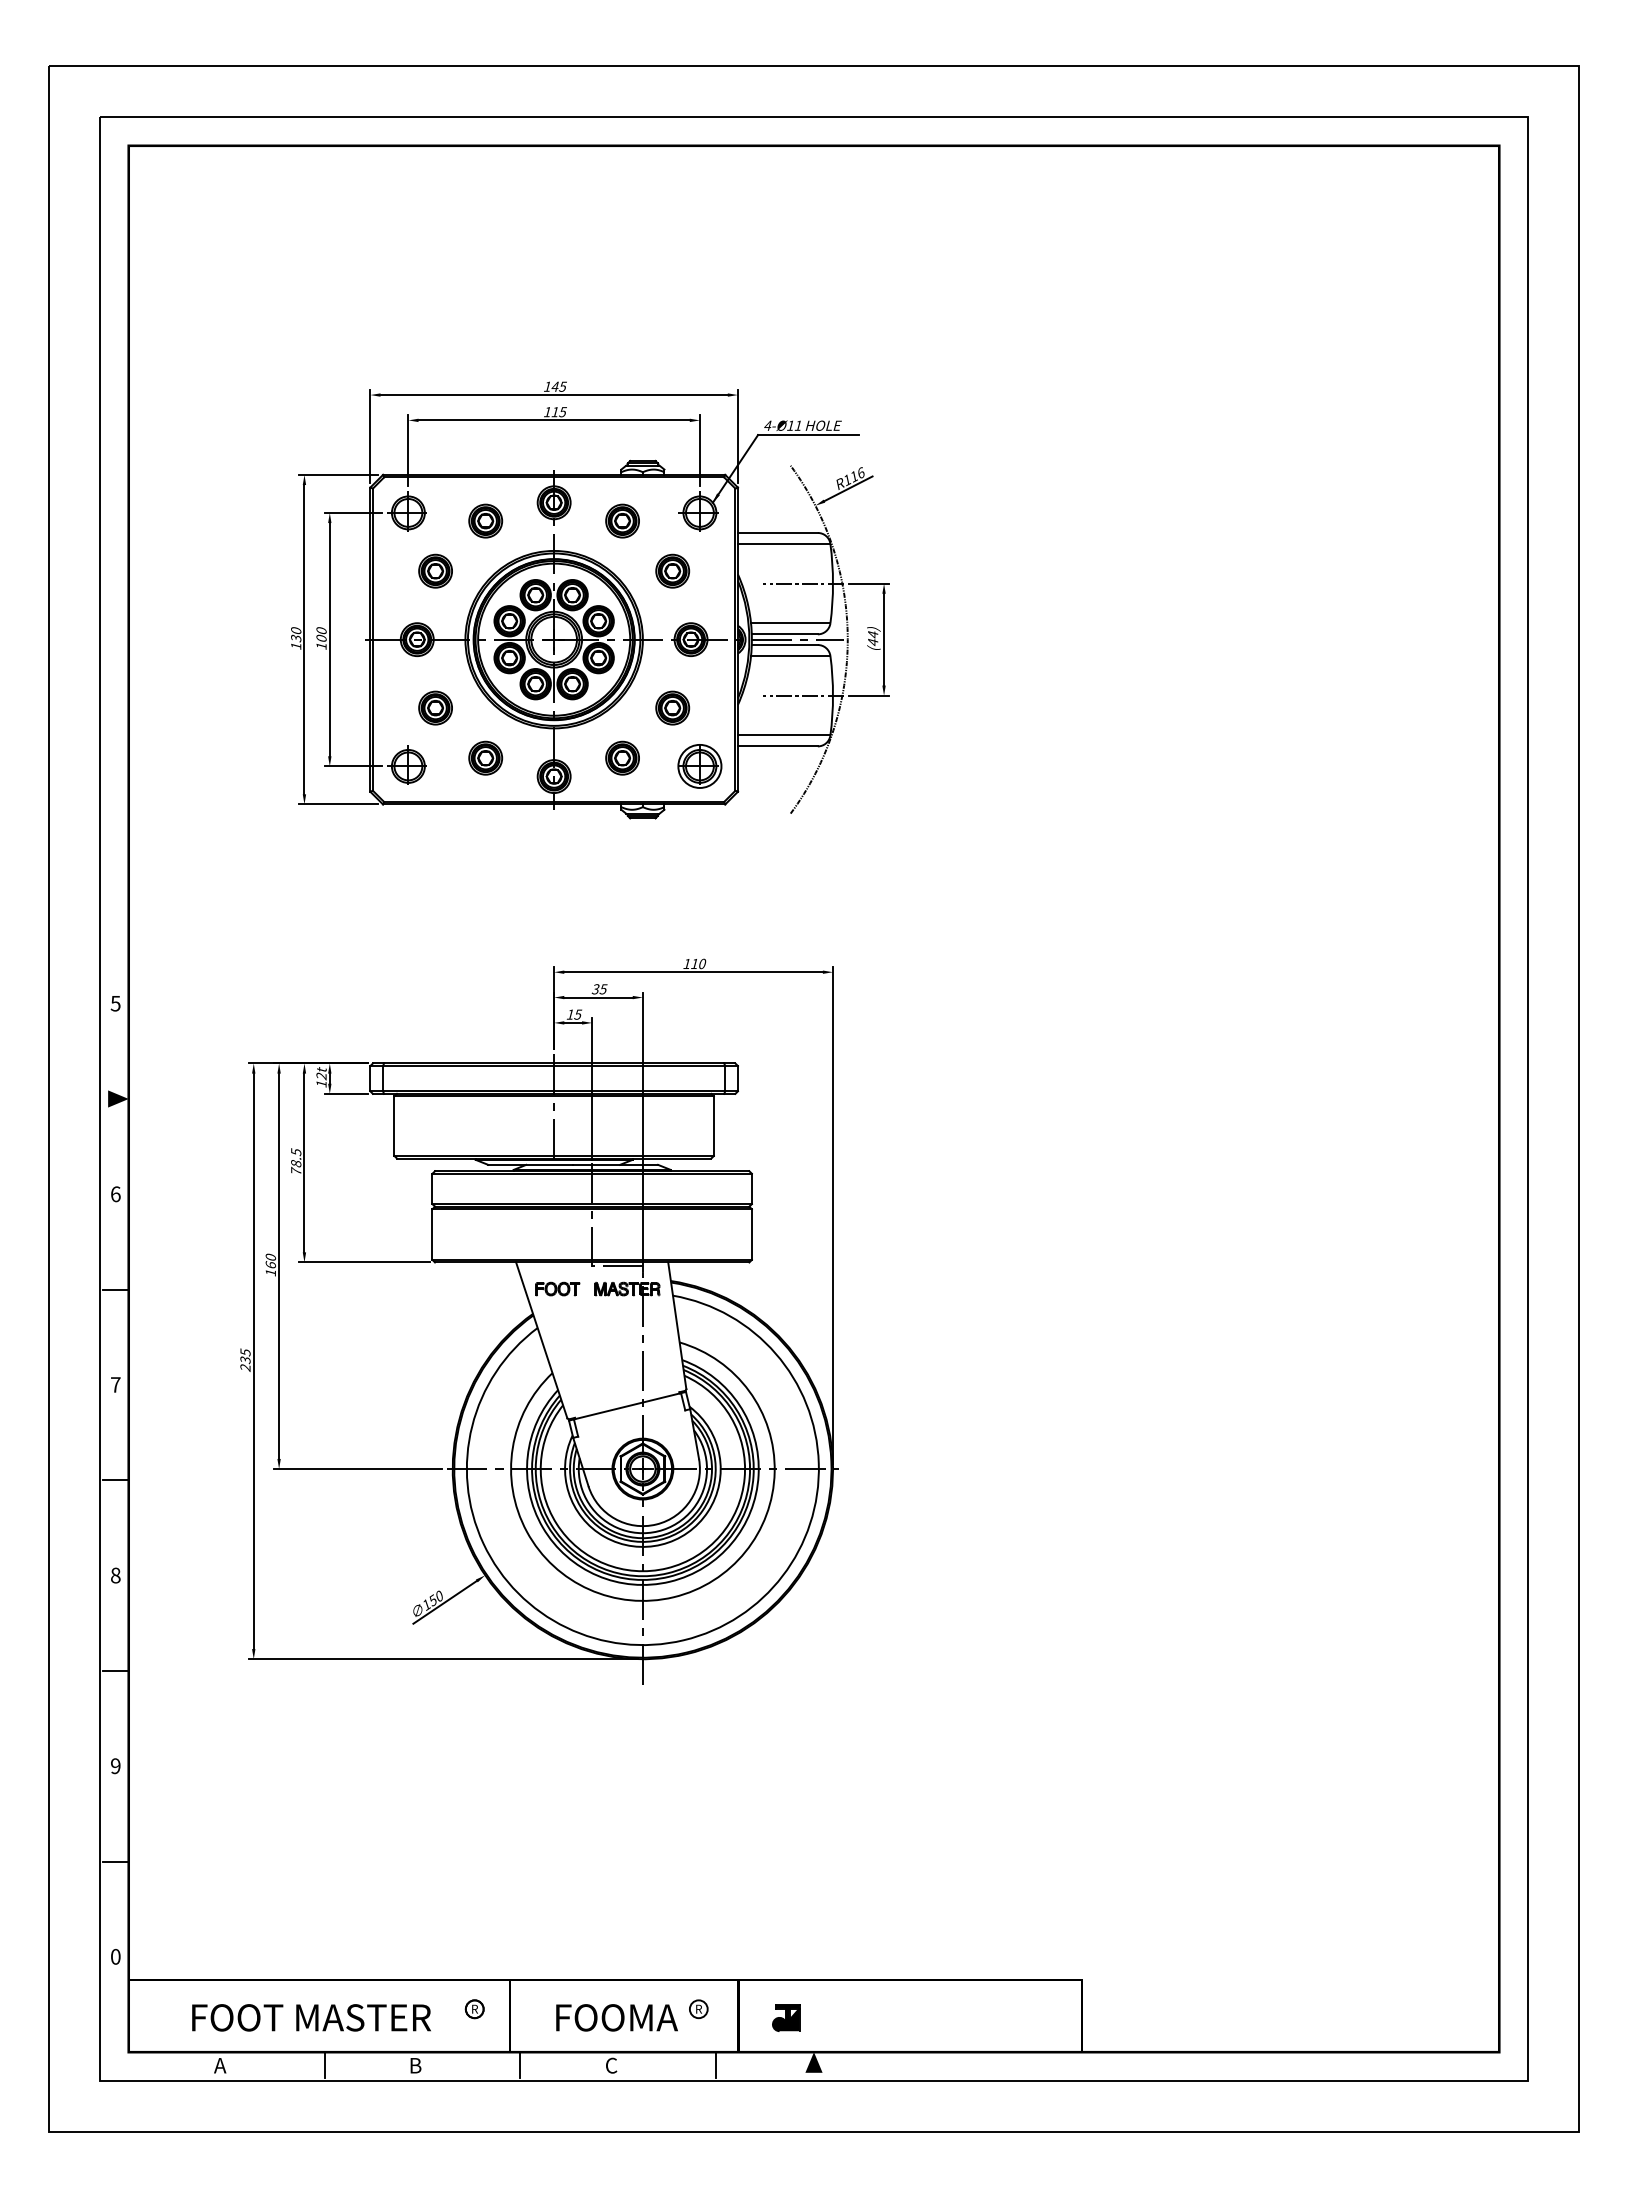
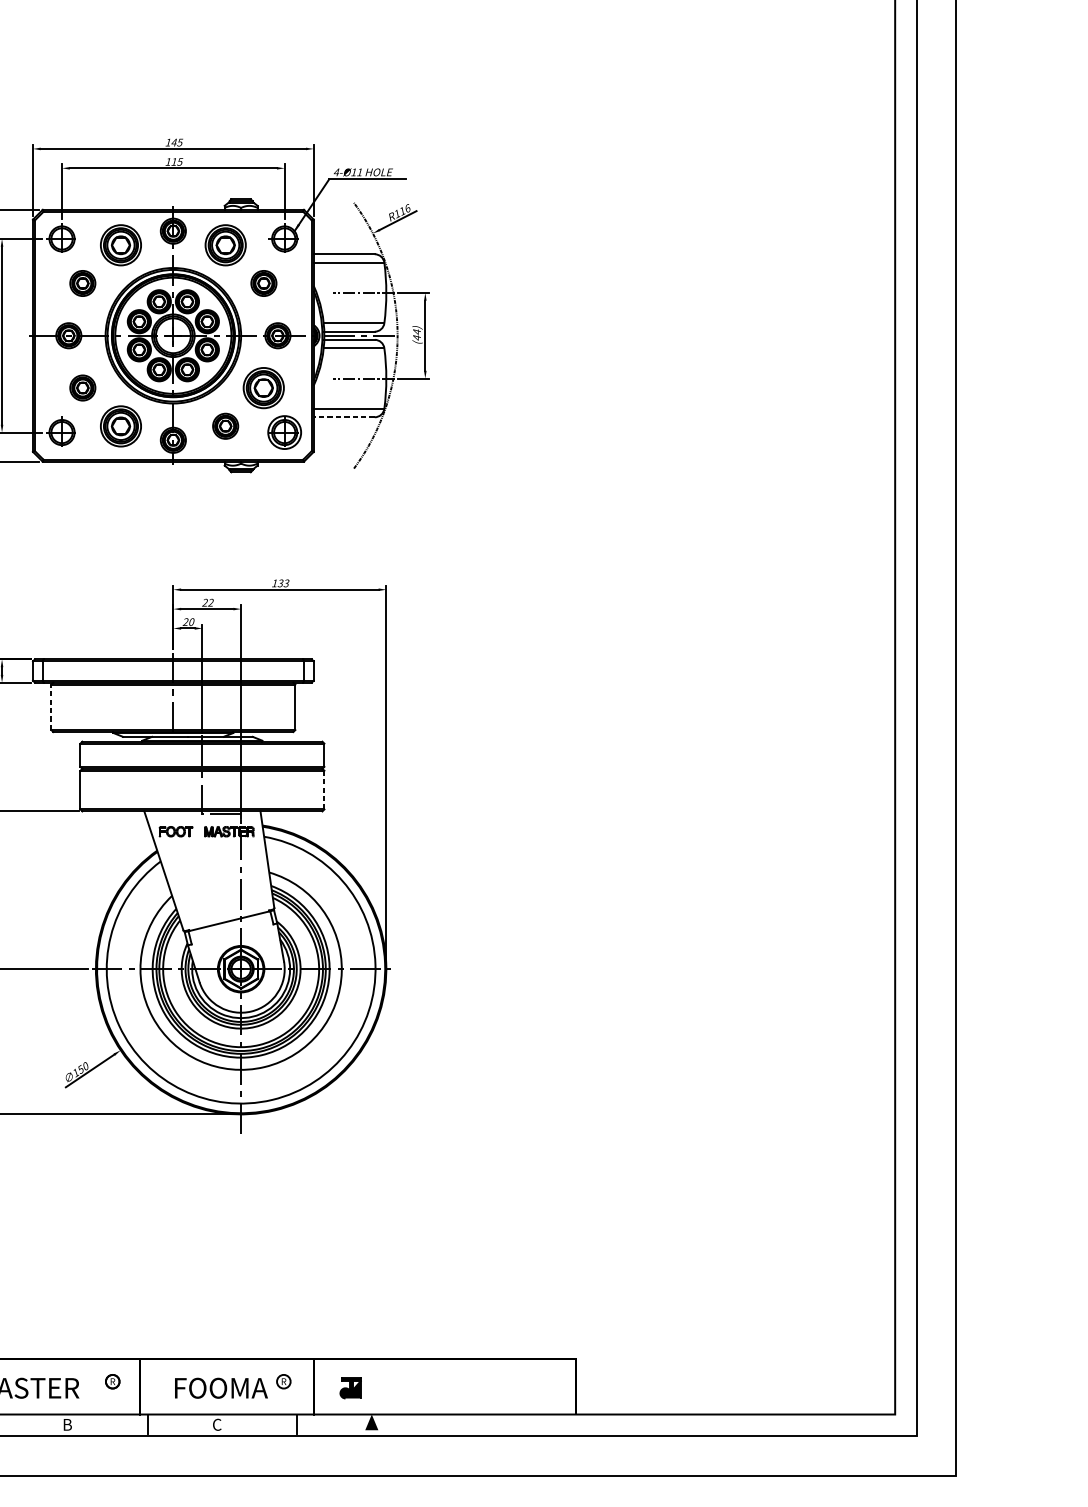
part: (485, 520) -> (120, 244), size x1.6
part: (622, 520) -> (225, 244), size x1.6
part: (672, 707) -> (263, 387), size x1.6
line: (777, 746) -> (343, 417), solid -> dashed
part: (485, 757) -> (120, 425), size x1.6
text: (698, 963) -> (283, 583), 110 -> 133
text: (599, 989) -> (208, 602), 35 -> 22
text: (574, 1014) -> (188, 622), 15 -> 20
line: (394, 1126) -> (51, 707), solid -> dashed
line: (751, 1235) -> (324, 790), solid -> dashed

